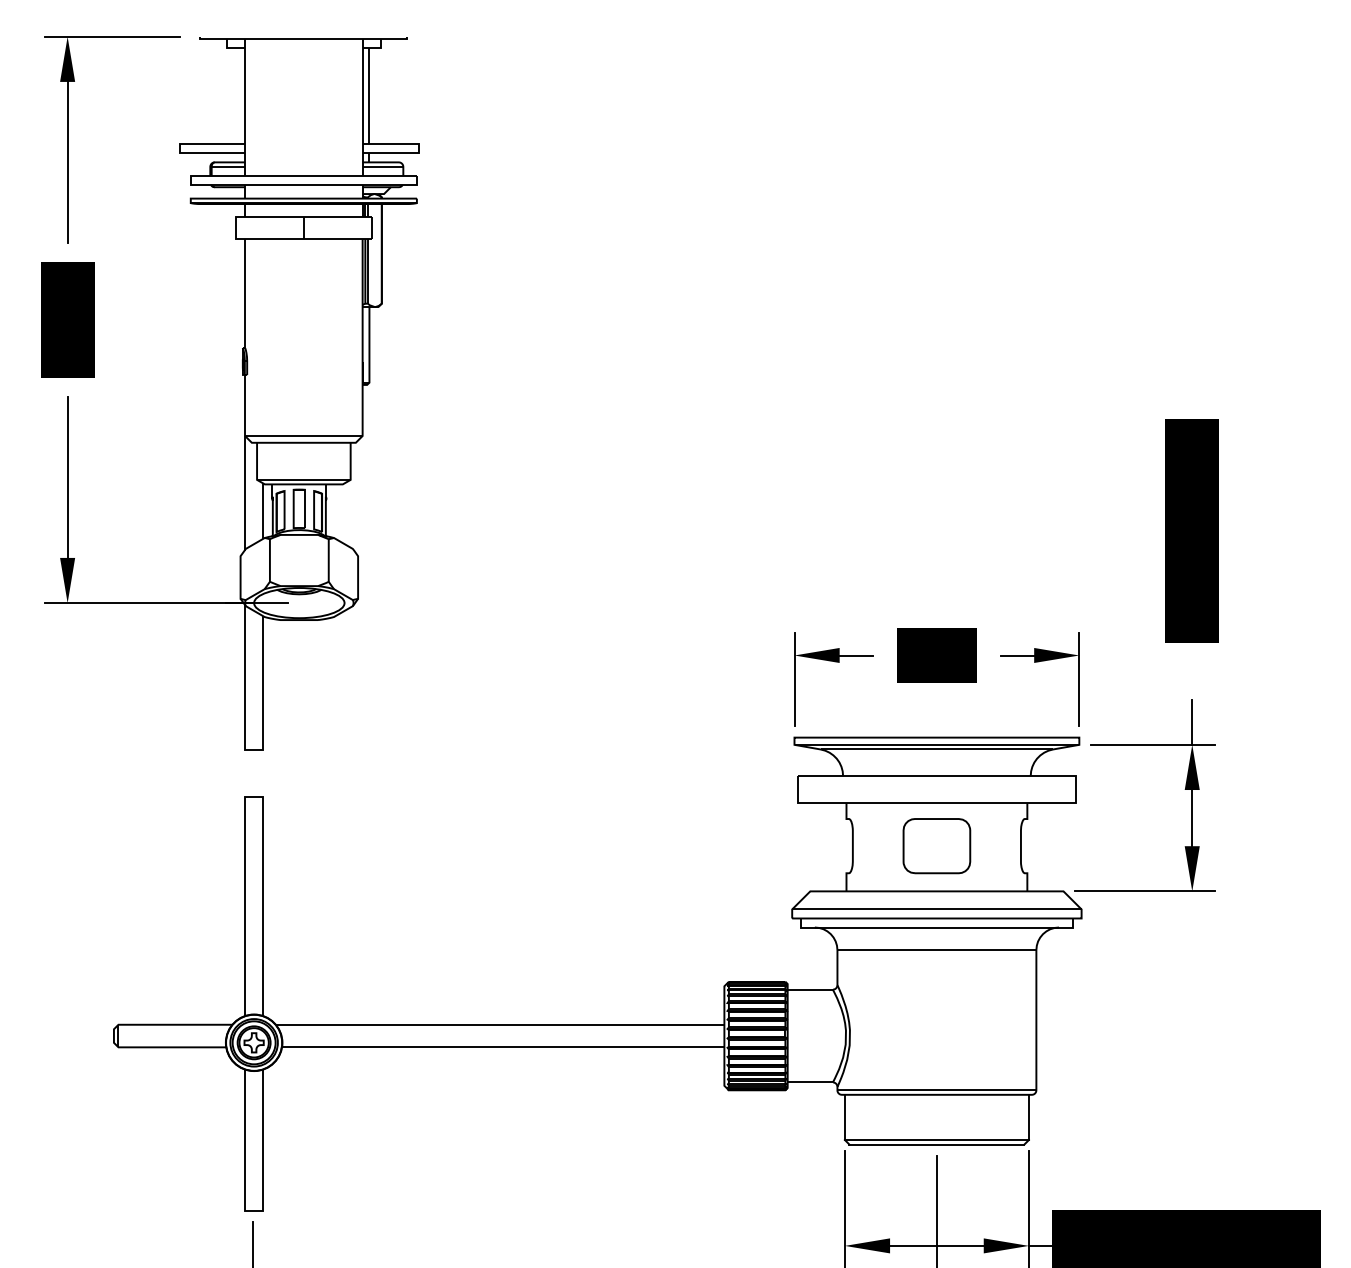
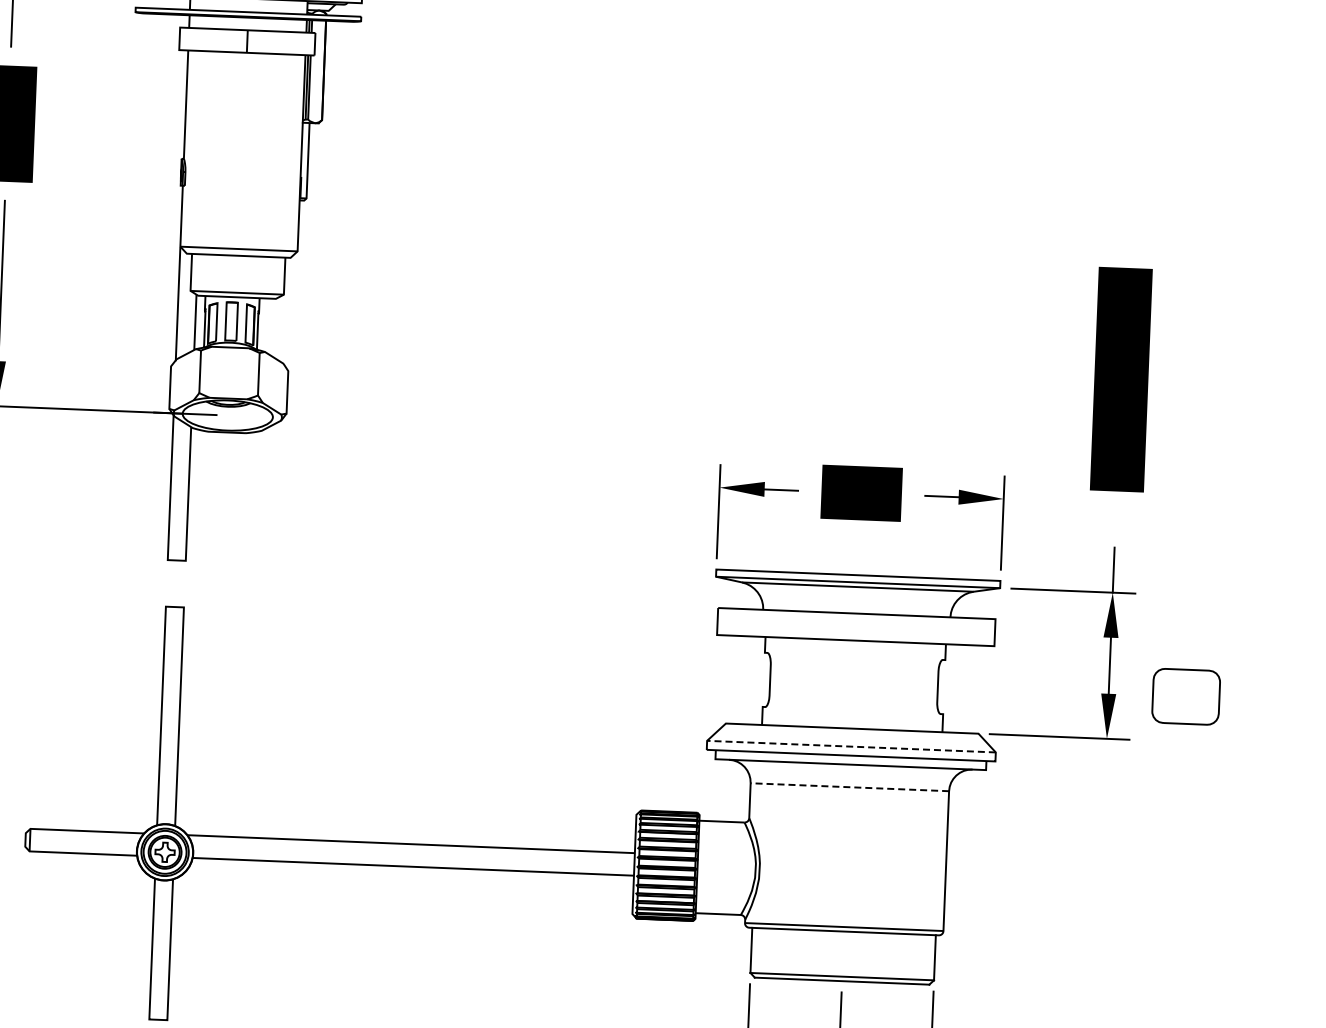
part: (936, 846) -> (1185, 697), moved
line: (936, 909) -> (851, 746), solid -> dashed
line: (936, 950) -> (849, 787), solid -> dashed

